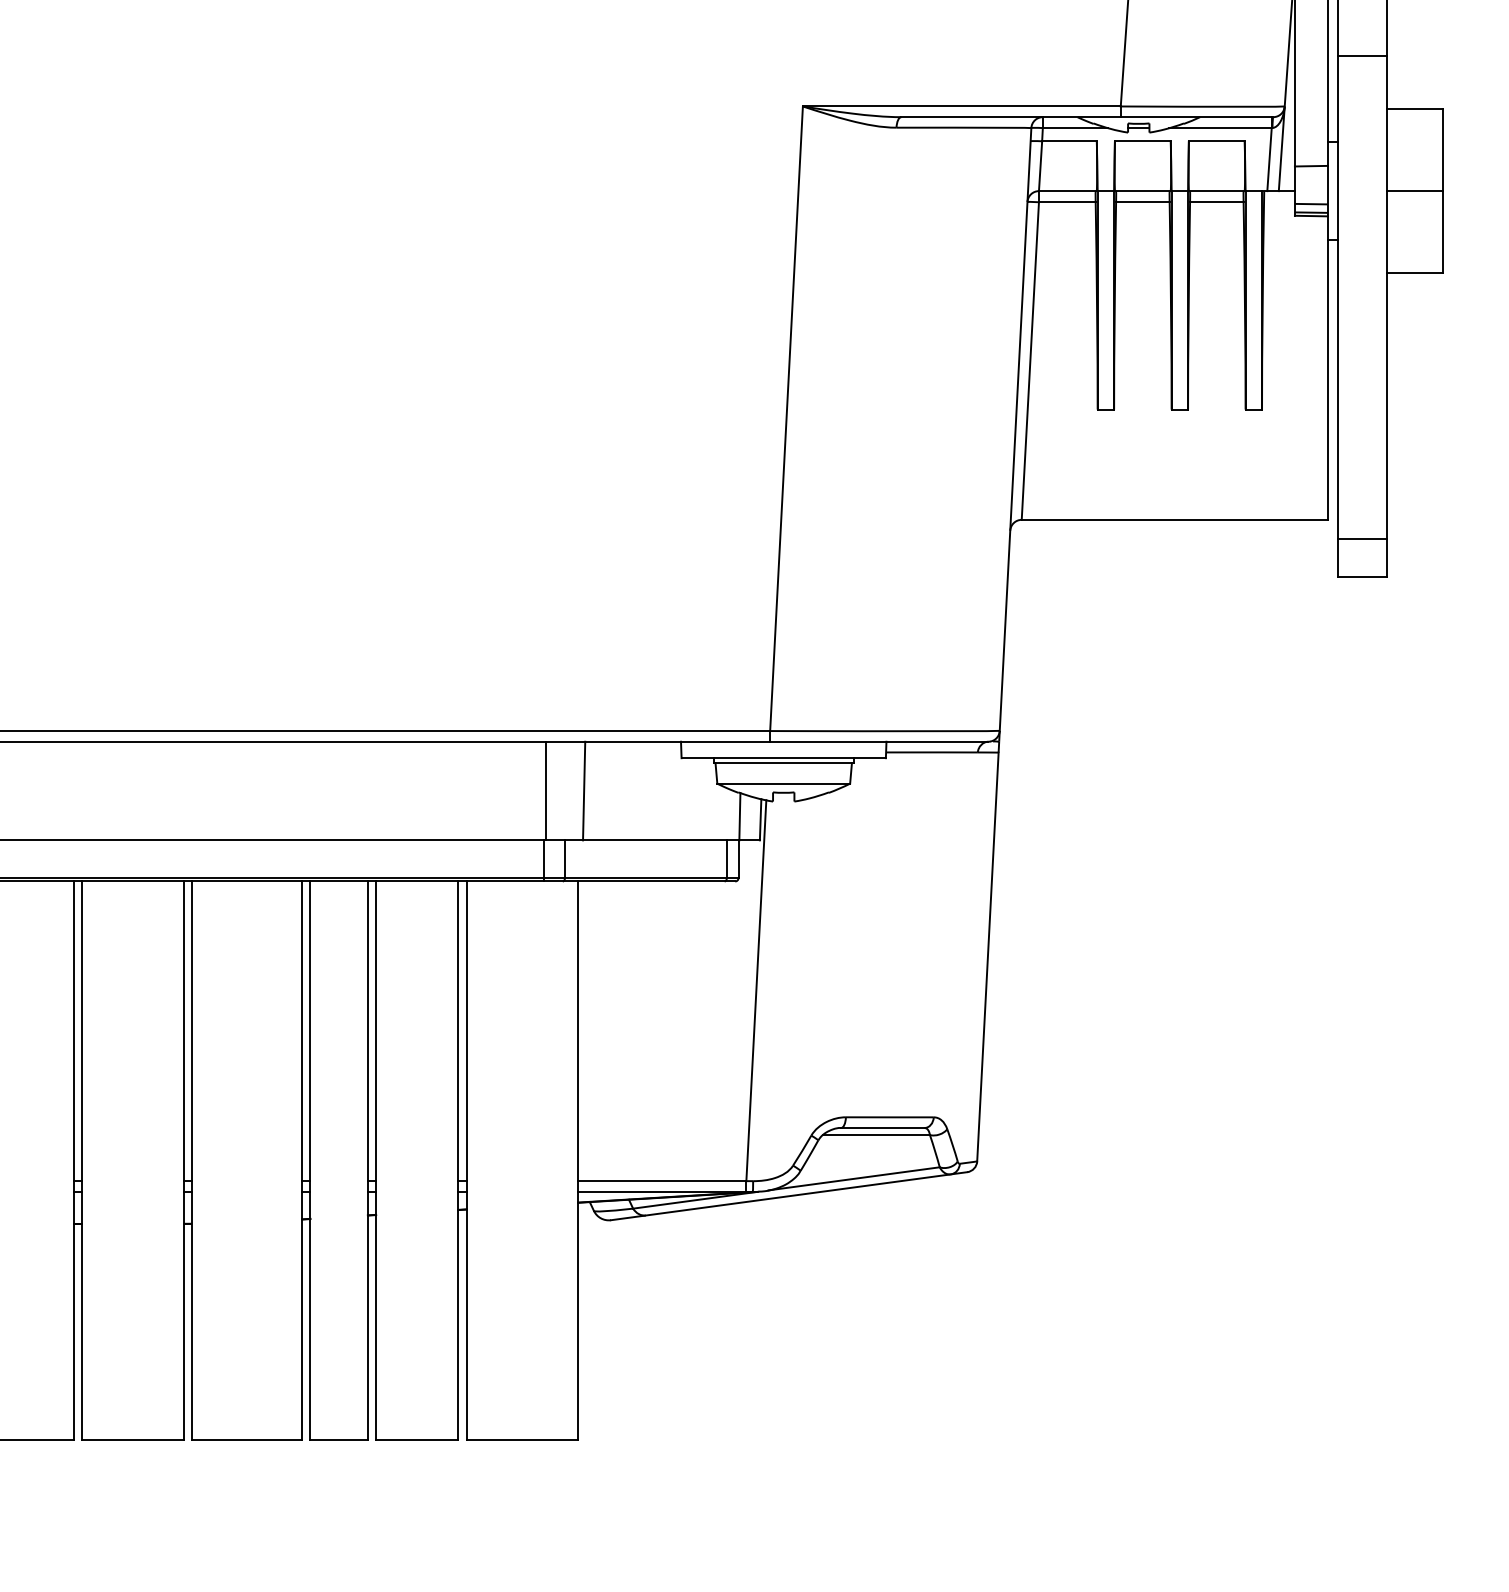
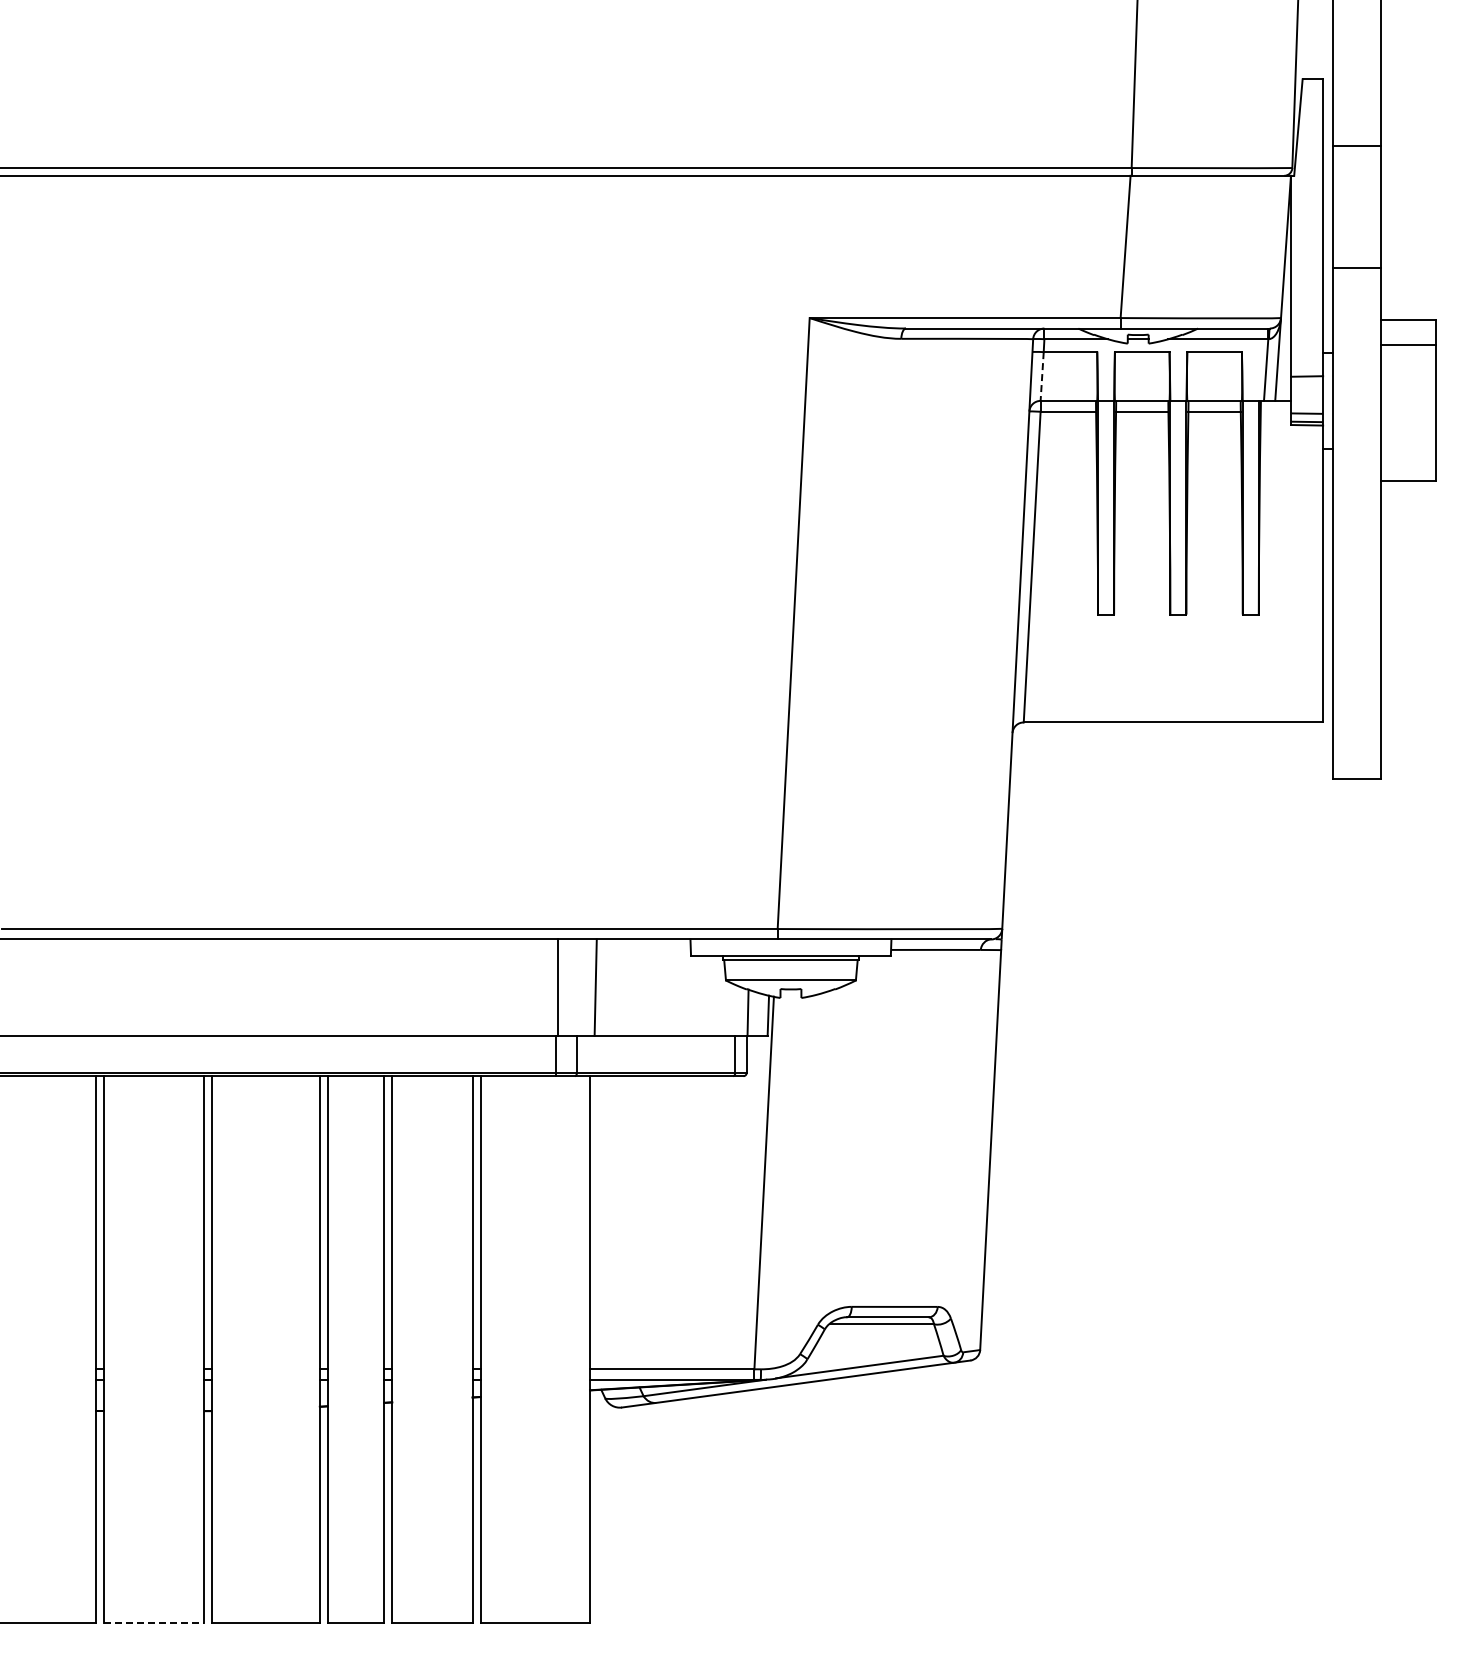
line: (1040, 167) -> (1042, 377), solid -> dashed
line: (1415, 190) -> (1408, 344), moved
line: (1361, 538) -> (1356, 740), removed
line: (133, 1439) -> (154, 1622), solid -> dashed

